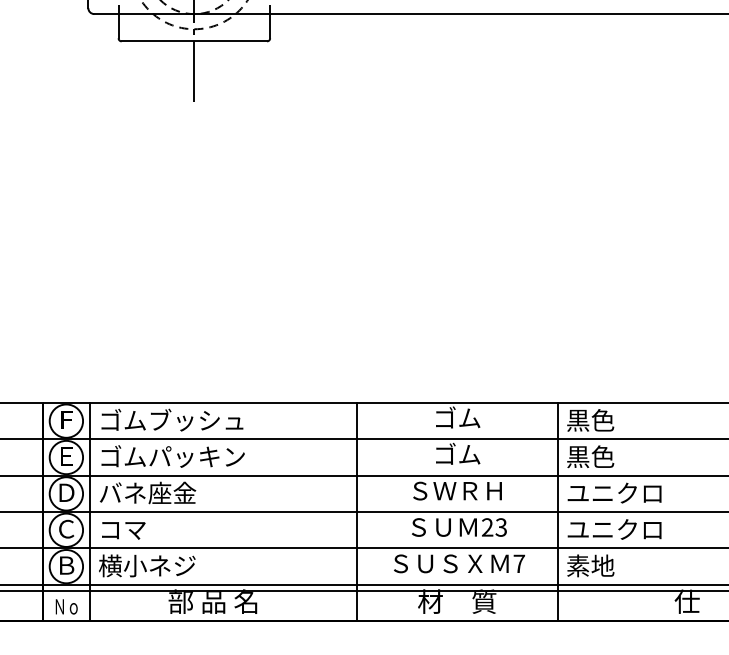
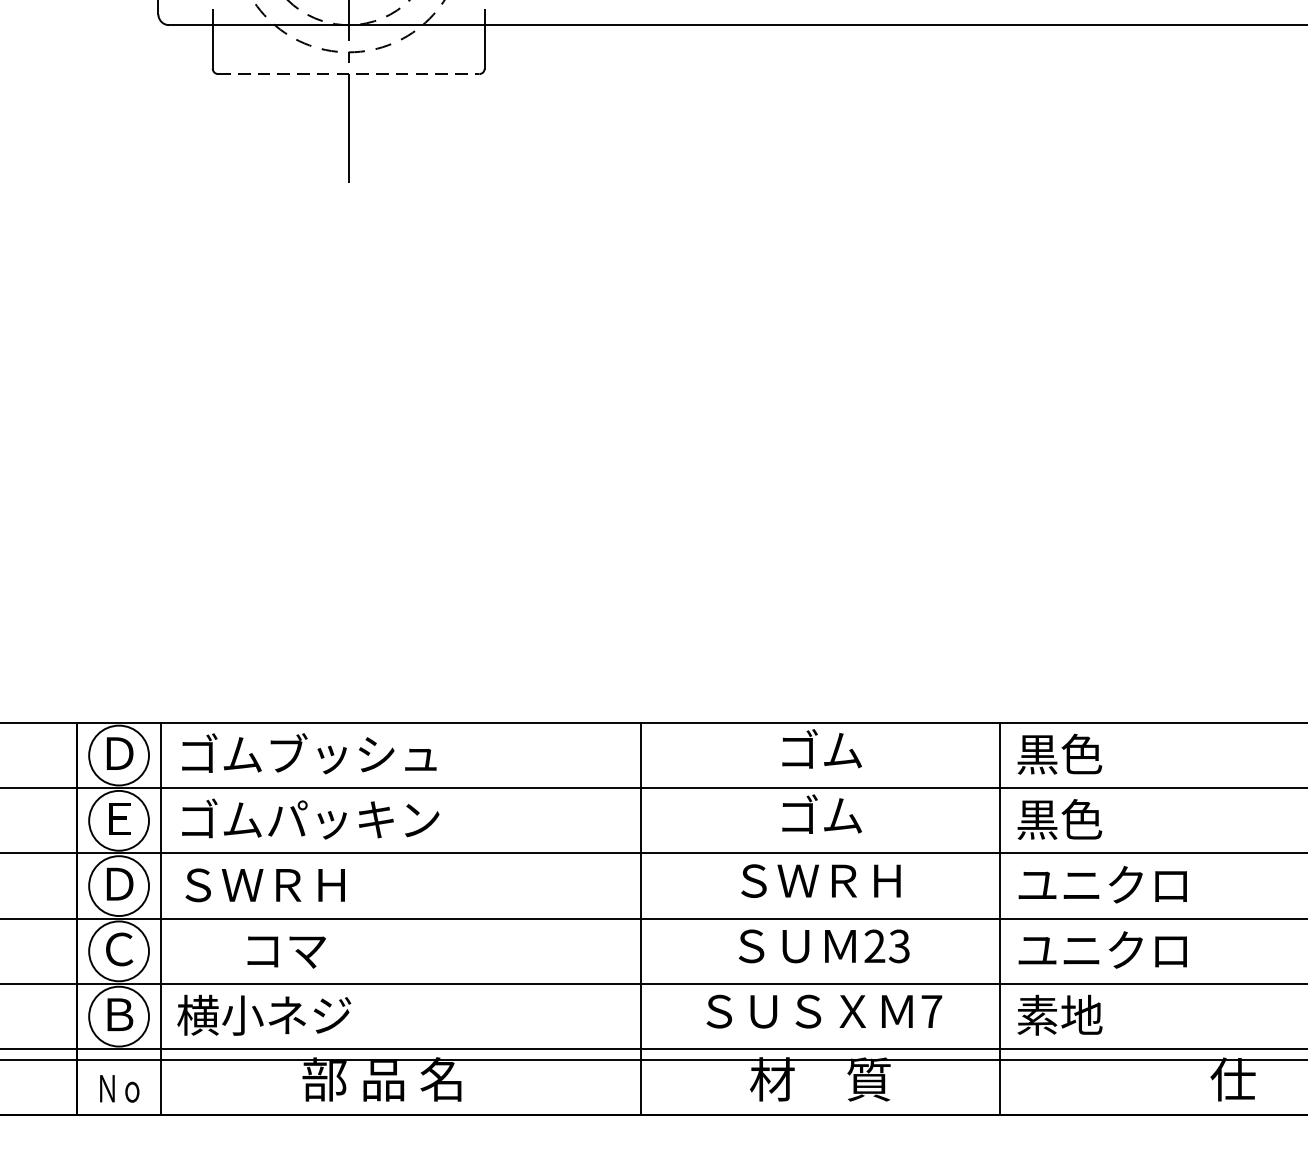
line: (194, 41) -> (348, 74), solid -> dashed
text: (66, 420) -> (119, 754), Ｆ -> Ｄ
text: (147, 492) -> (264, 883), バネ座金 -> ＳＷＲＨ
text: (123, 530) -> (286, 951), moved

